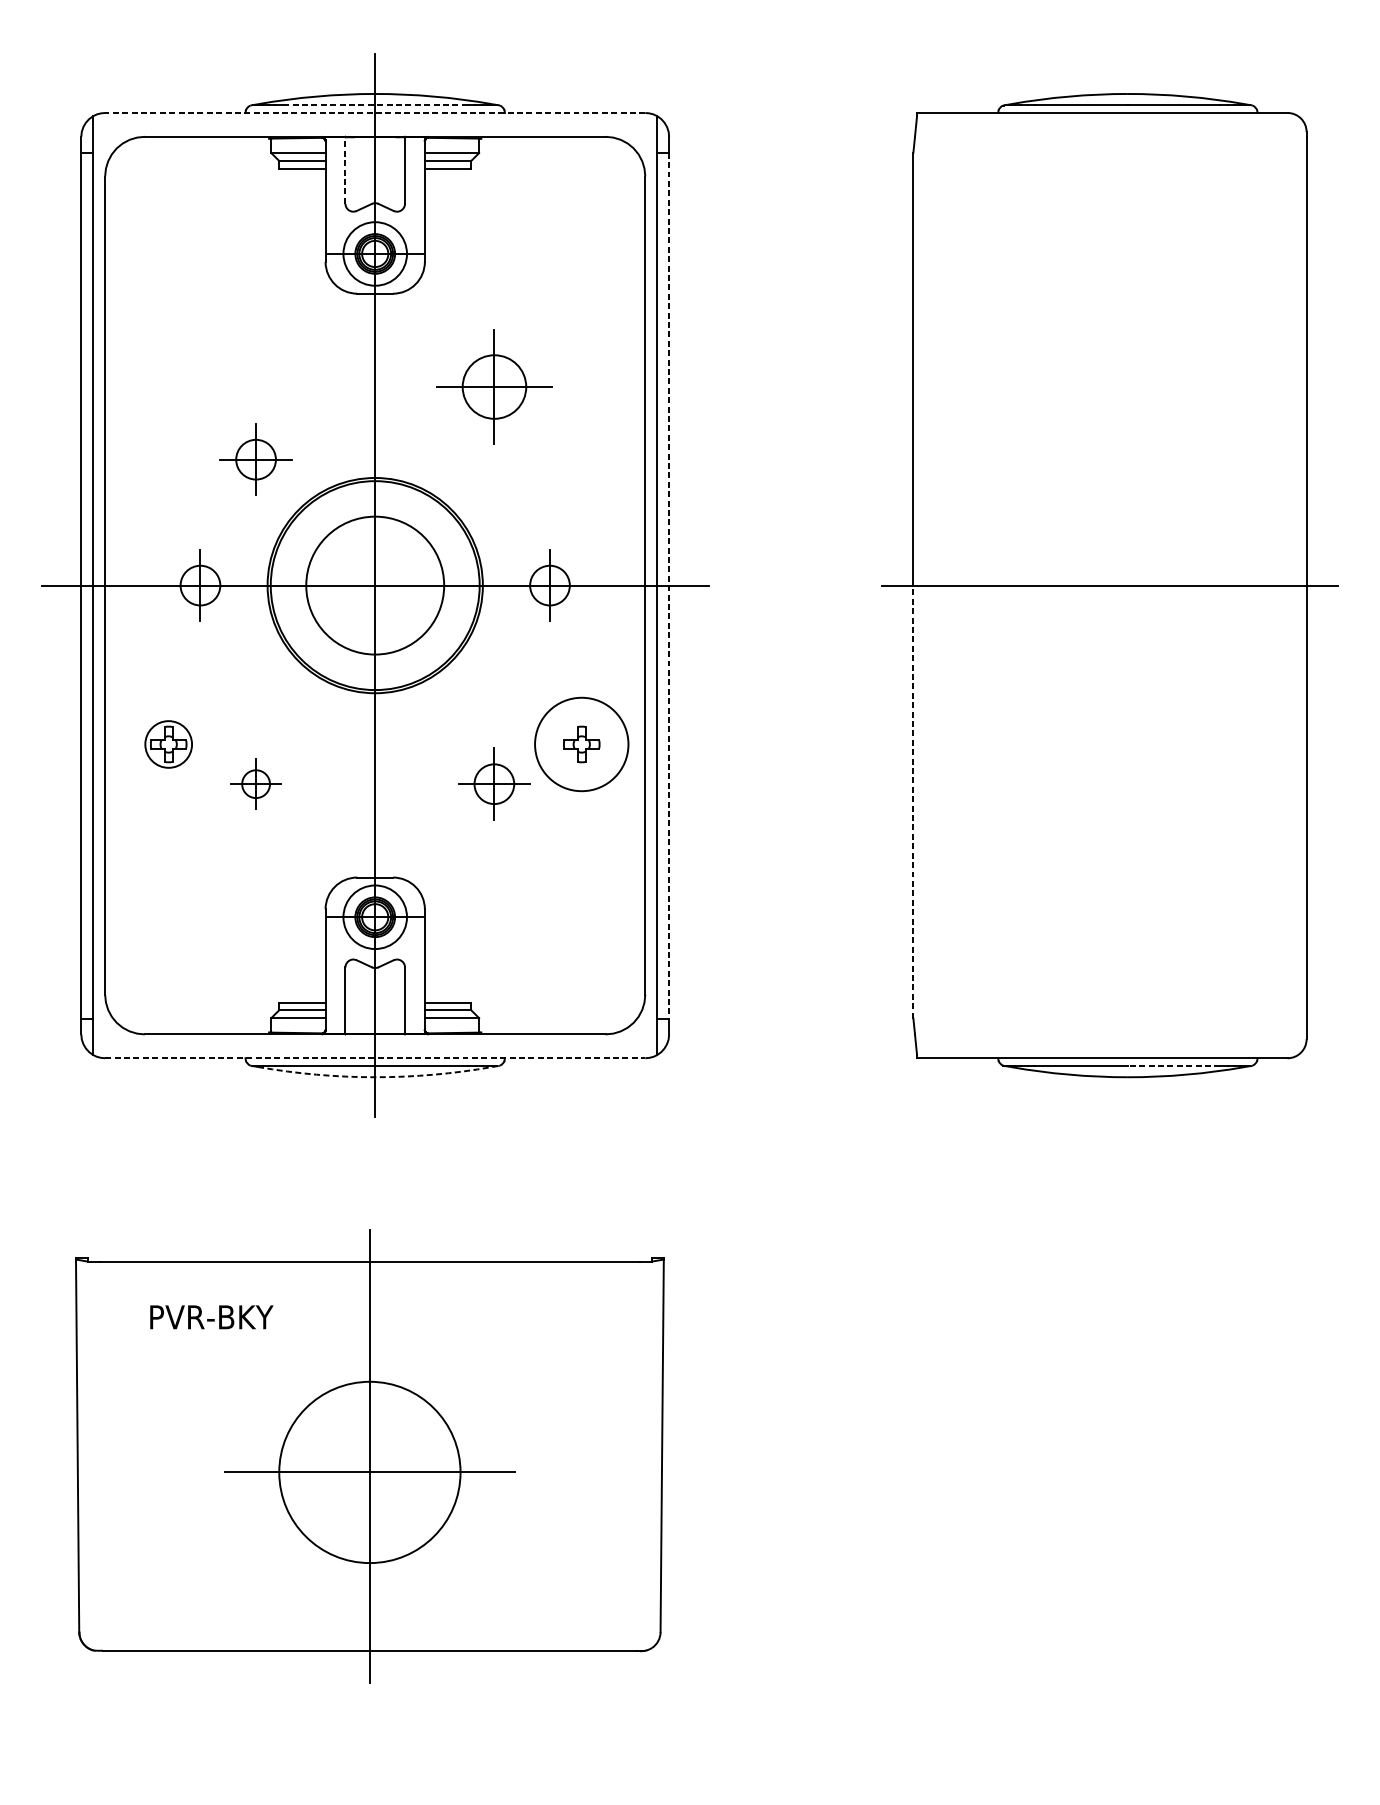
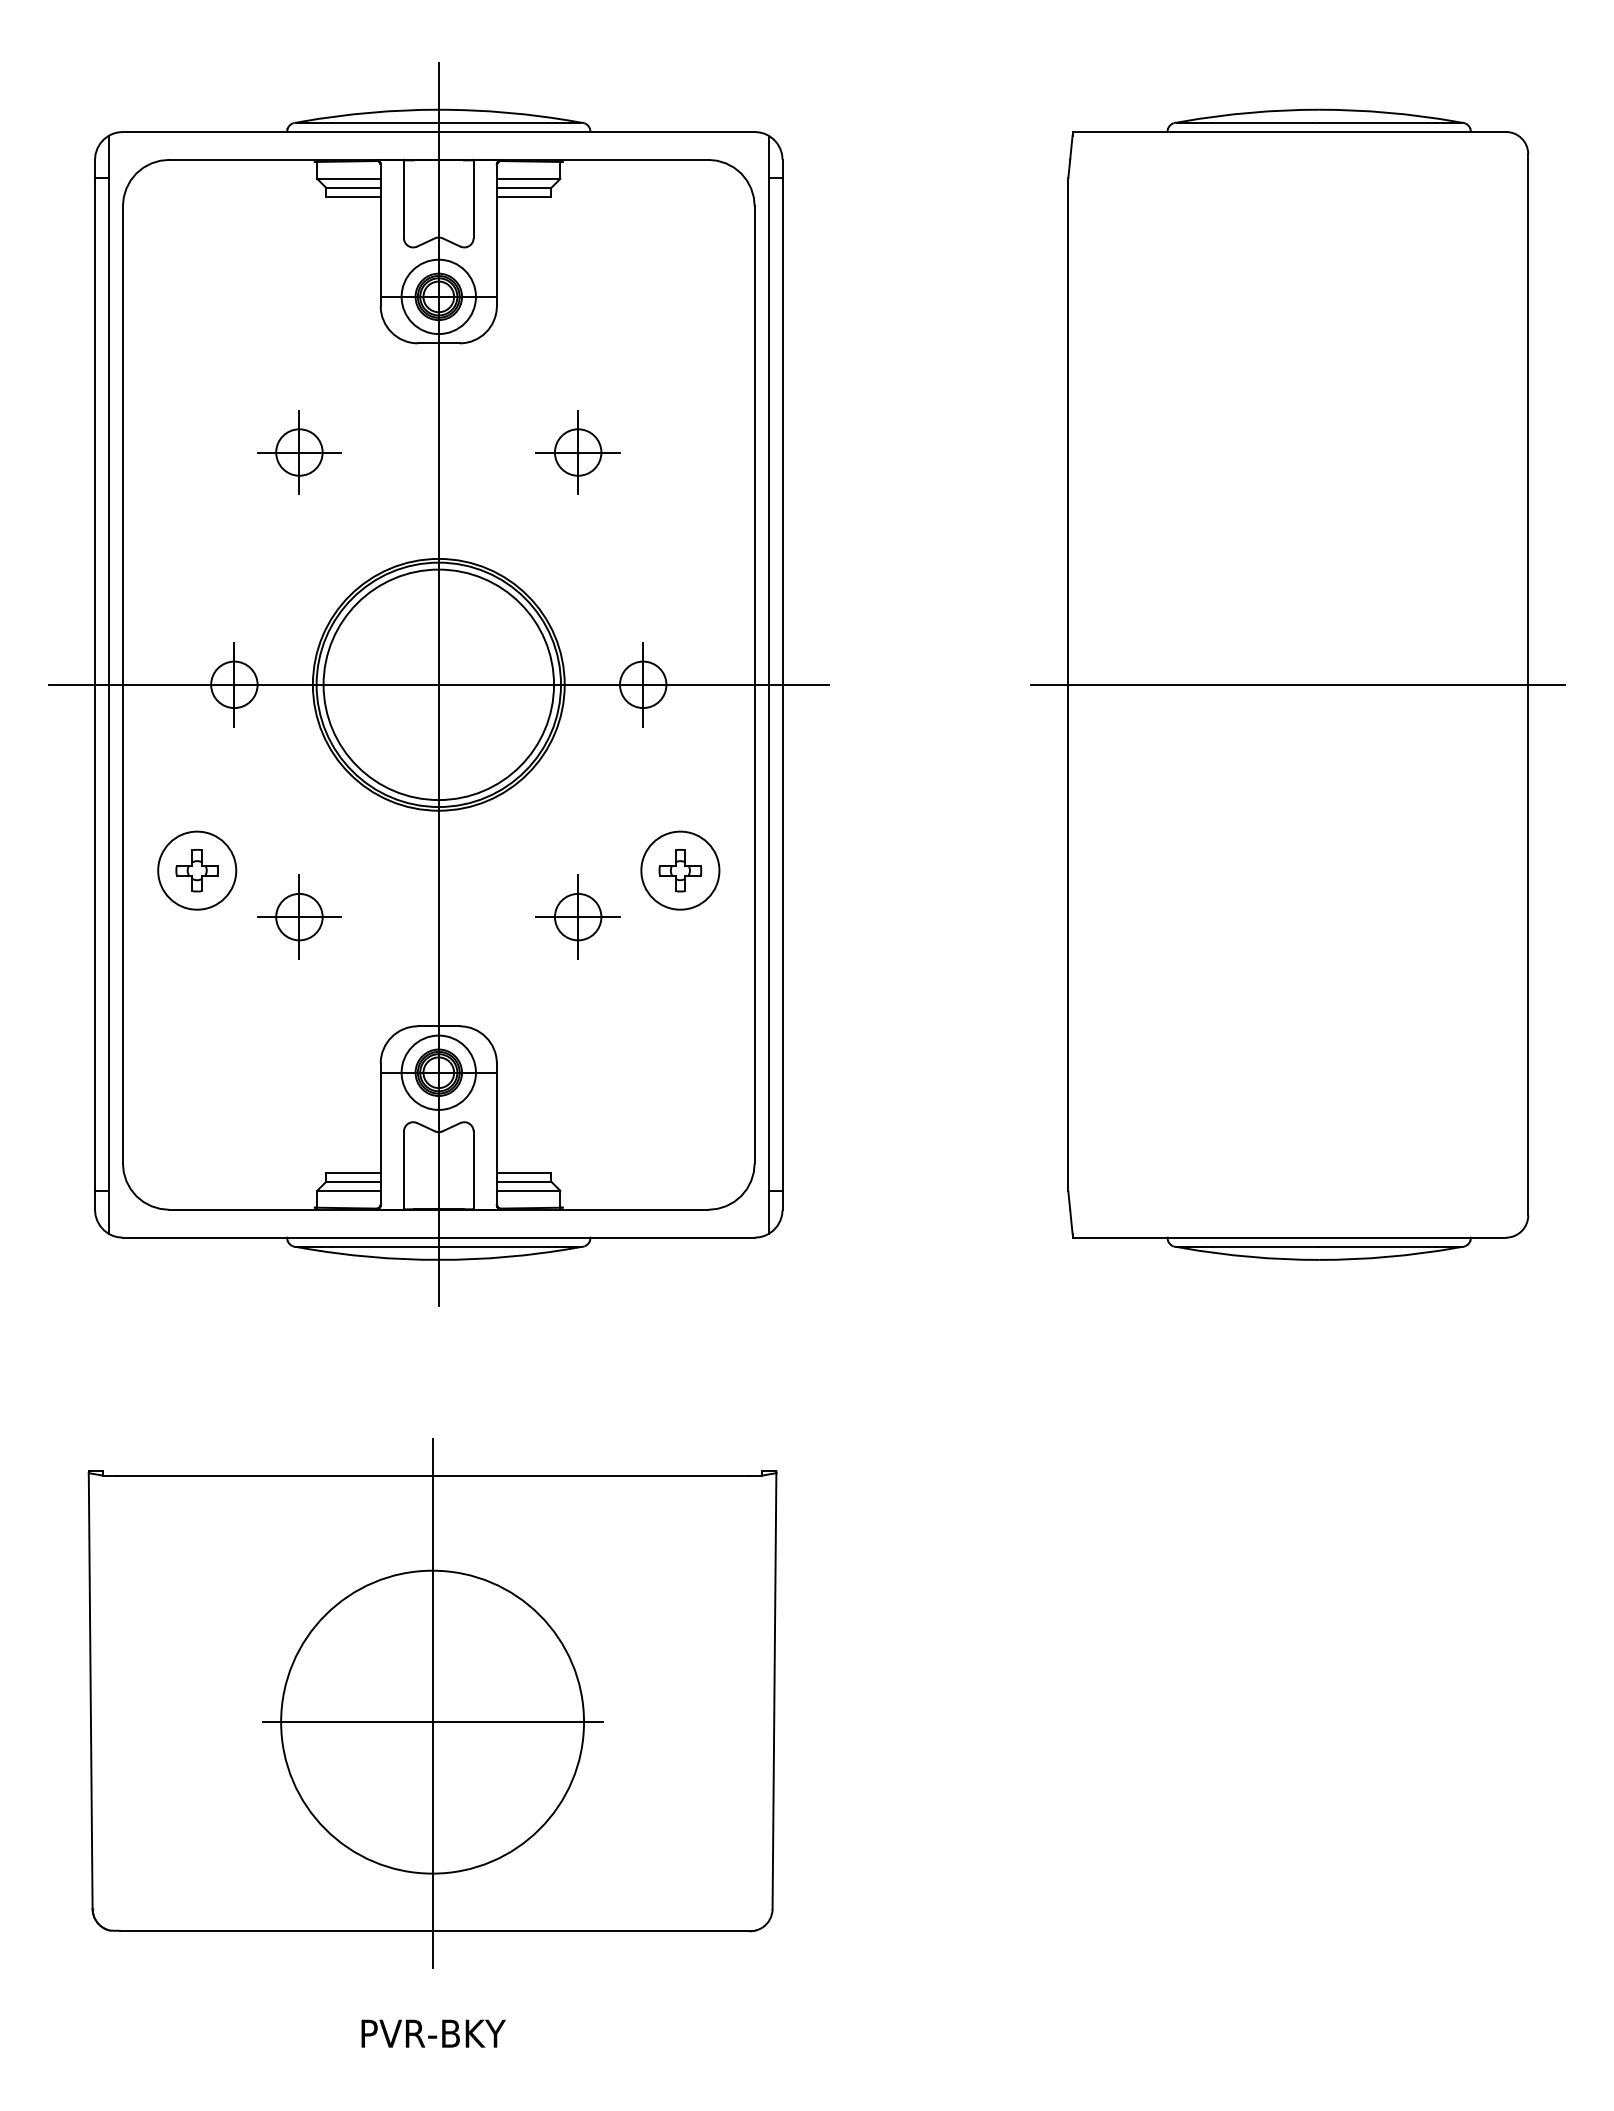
line: (374, 104) -> (438, 122), dashed -> solid
line: (374, 112) -> (438, 131), dashed -> solid
line: (345, 169) -> (403, 198), dashed -> solid
part: (493, 386) -> (577, 452), size x0.62
part: (256, 459) -> (299, 452), moved
circle: (374, 585) -> (438, 684), size x1.43
line: (669, 586) -> (782, 685), dashed -> solid
circle: (168, 744) -> (197, 870), size x1.43
circle: (581, 744) -> (680, 870), size x0.71
part: (256, 783) -> (299, 916), size x1.43
line: (913, 801) -> (1068, 937), dashed -> solid
line: (374, 1058) -> (438, 1237), dashed -> solid
line: (1173, 1065) -> (1372, 1246), dashed -> solid
arc: (374, 1076) -> (438, 1259), dashed -> solid
text: (211, 1317) -> (433, 2033), moved
circle: (369, 1471) -> (432, 1721), size x1.43

